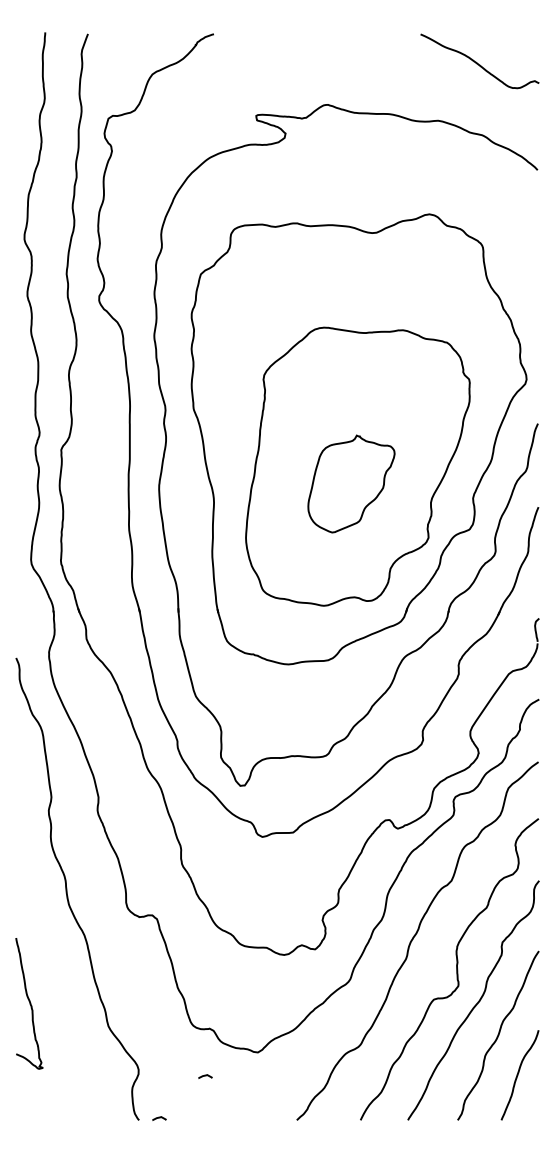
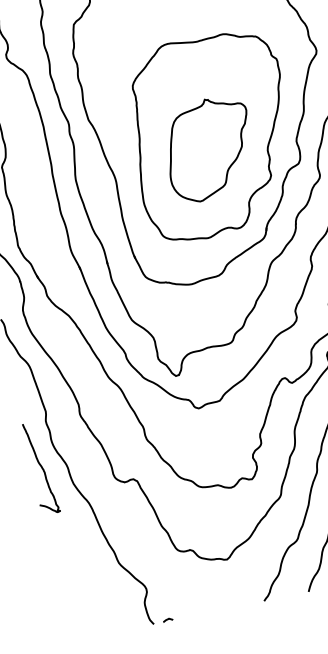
part: (351, 483) -> (209, 148), size x1.43
curve: (29, 1003) -> (41, 467), moved
curve: (205, 1076) -> (194, 583), removed

